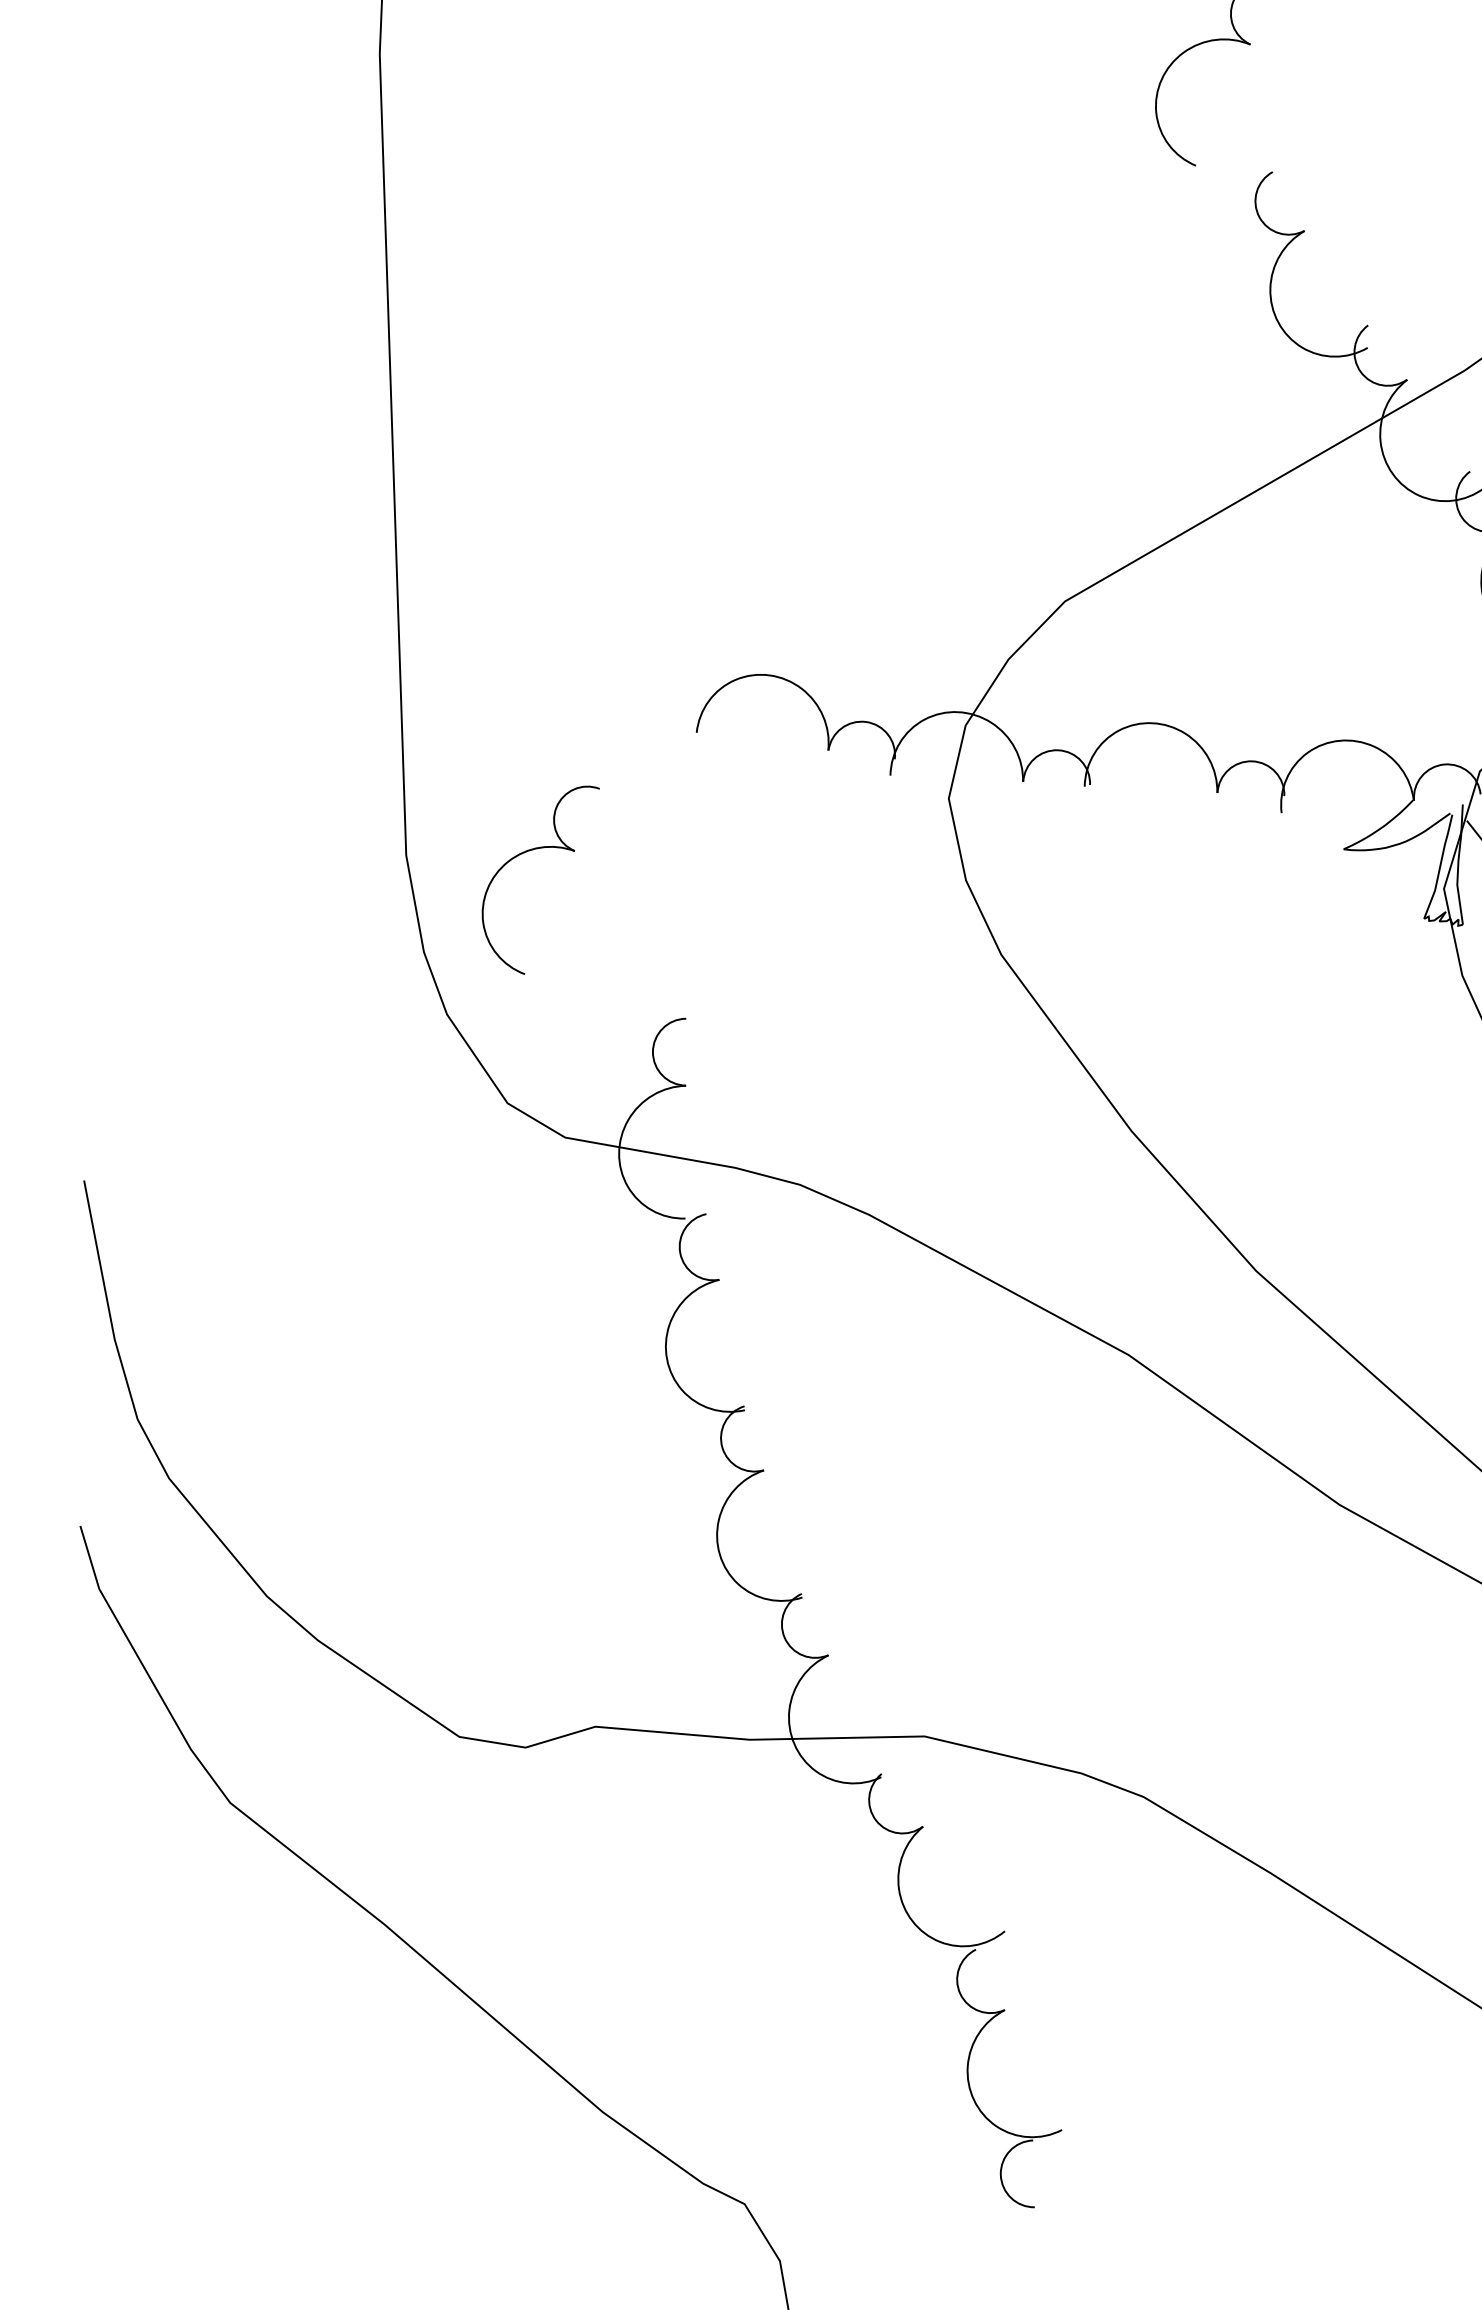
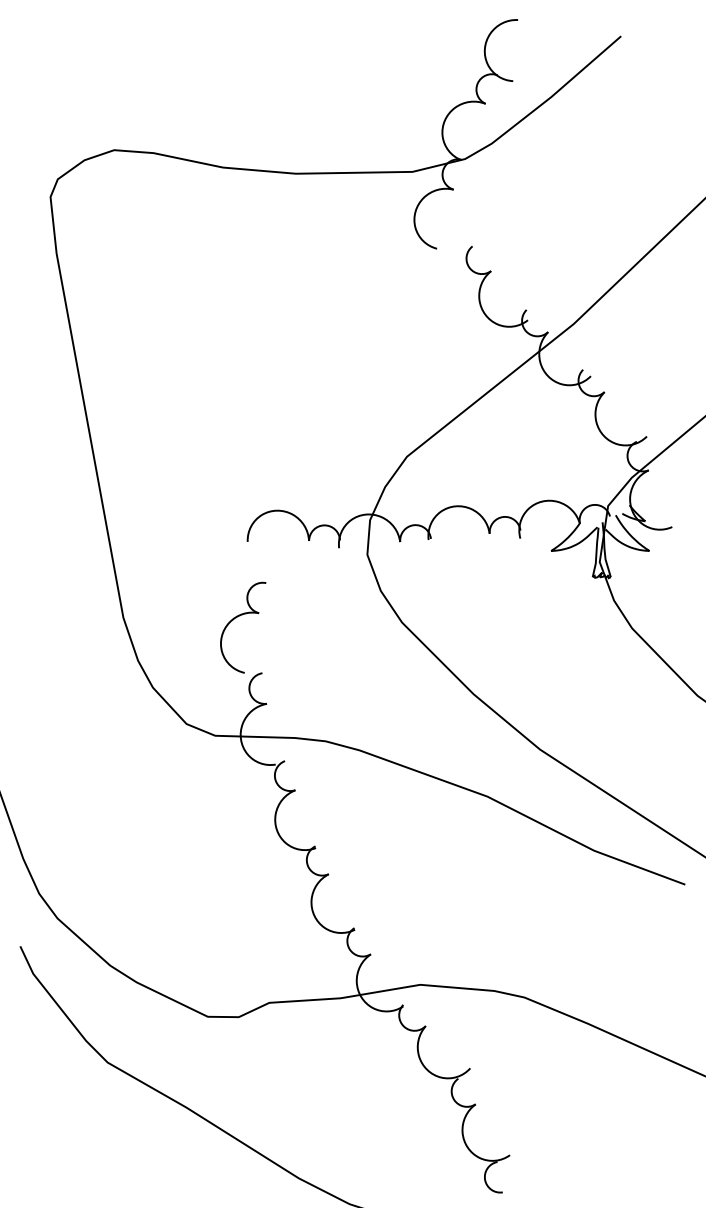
part: (524, 855) -> (236, 618), moved

